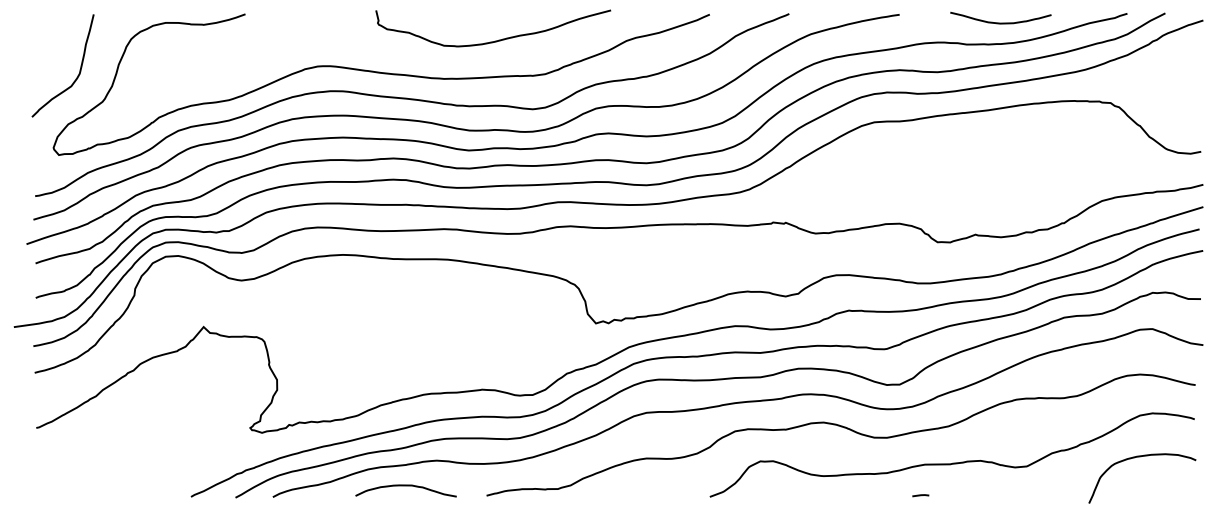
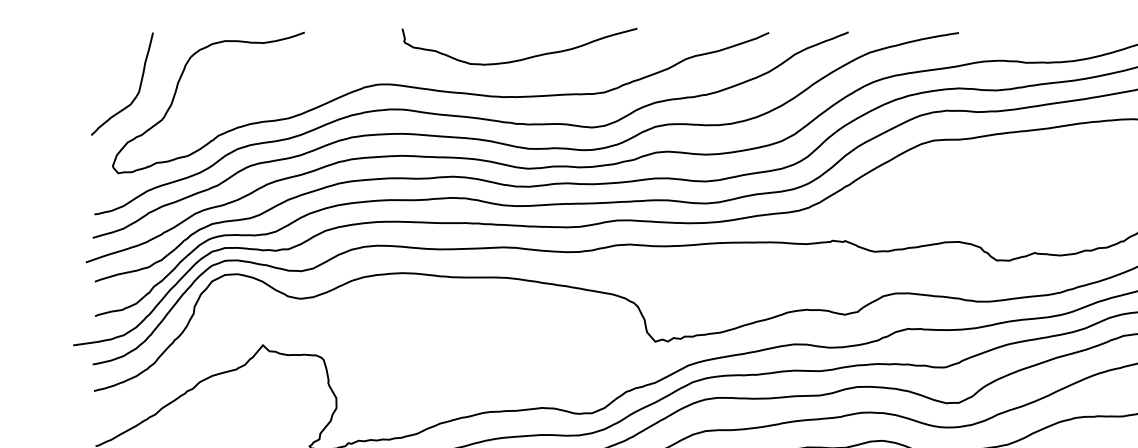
curve: (1000, 22) -> (1059, 40), removed
curve: (498, 39) -> (524, 57), moved

